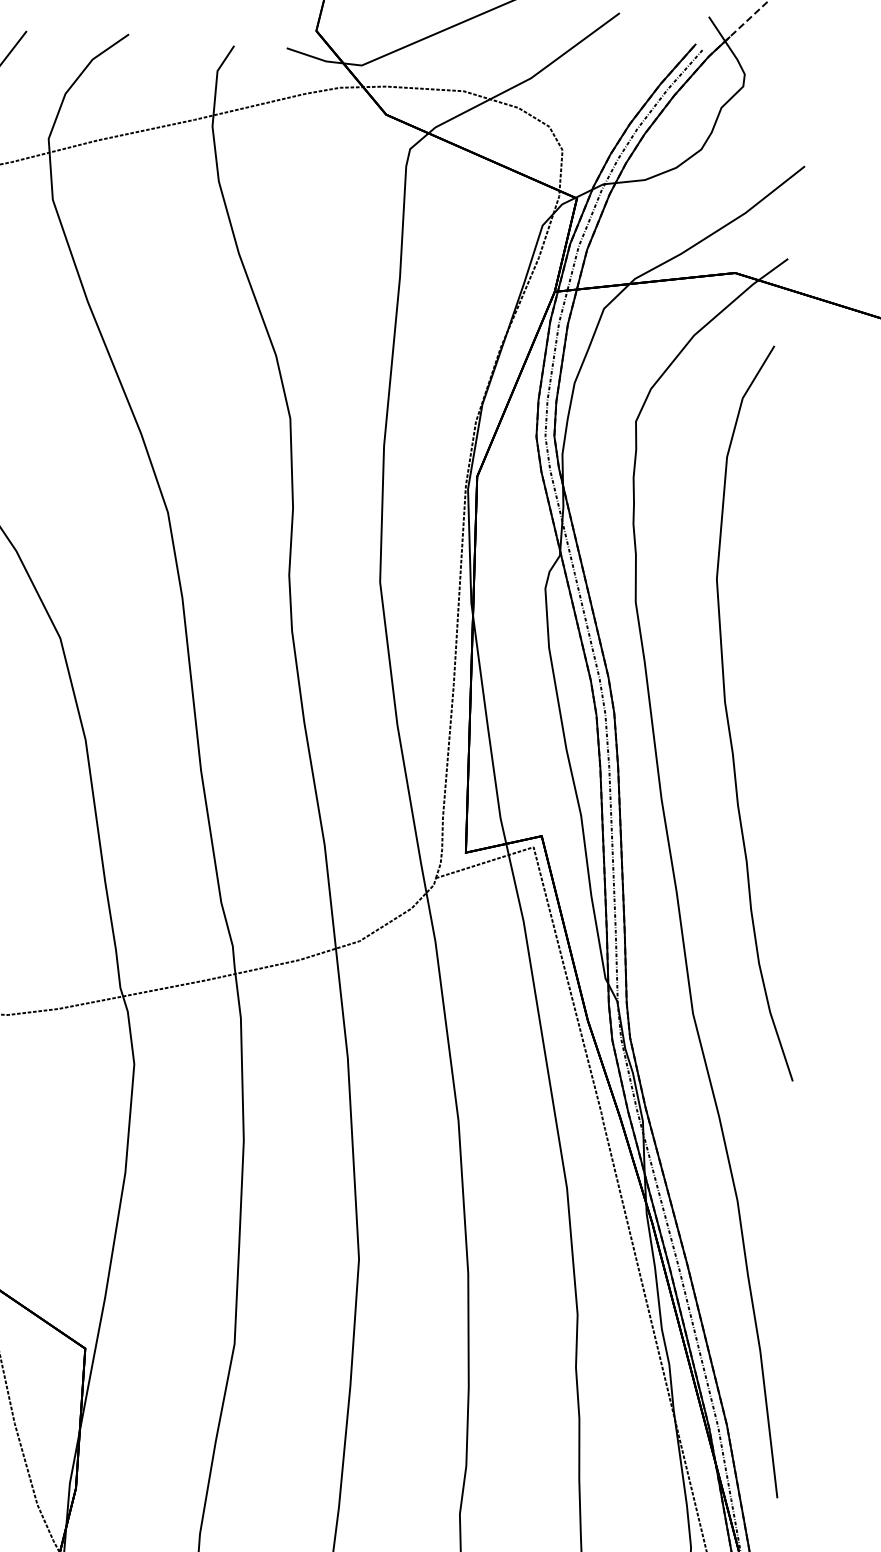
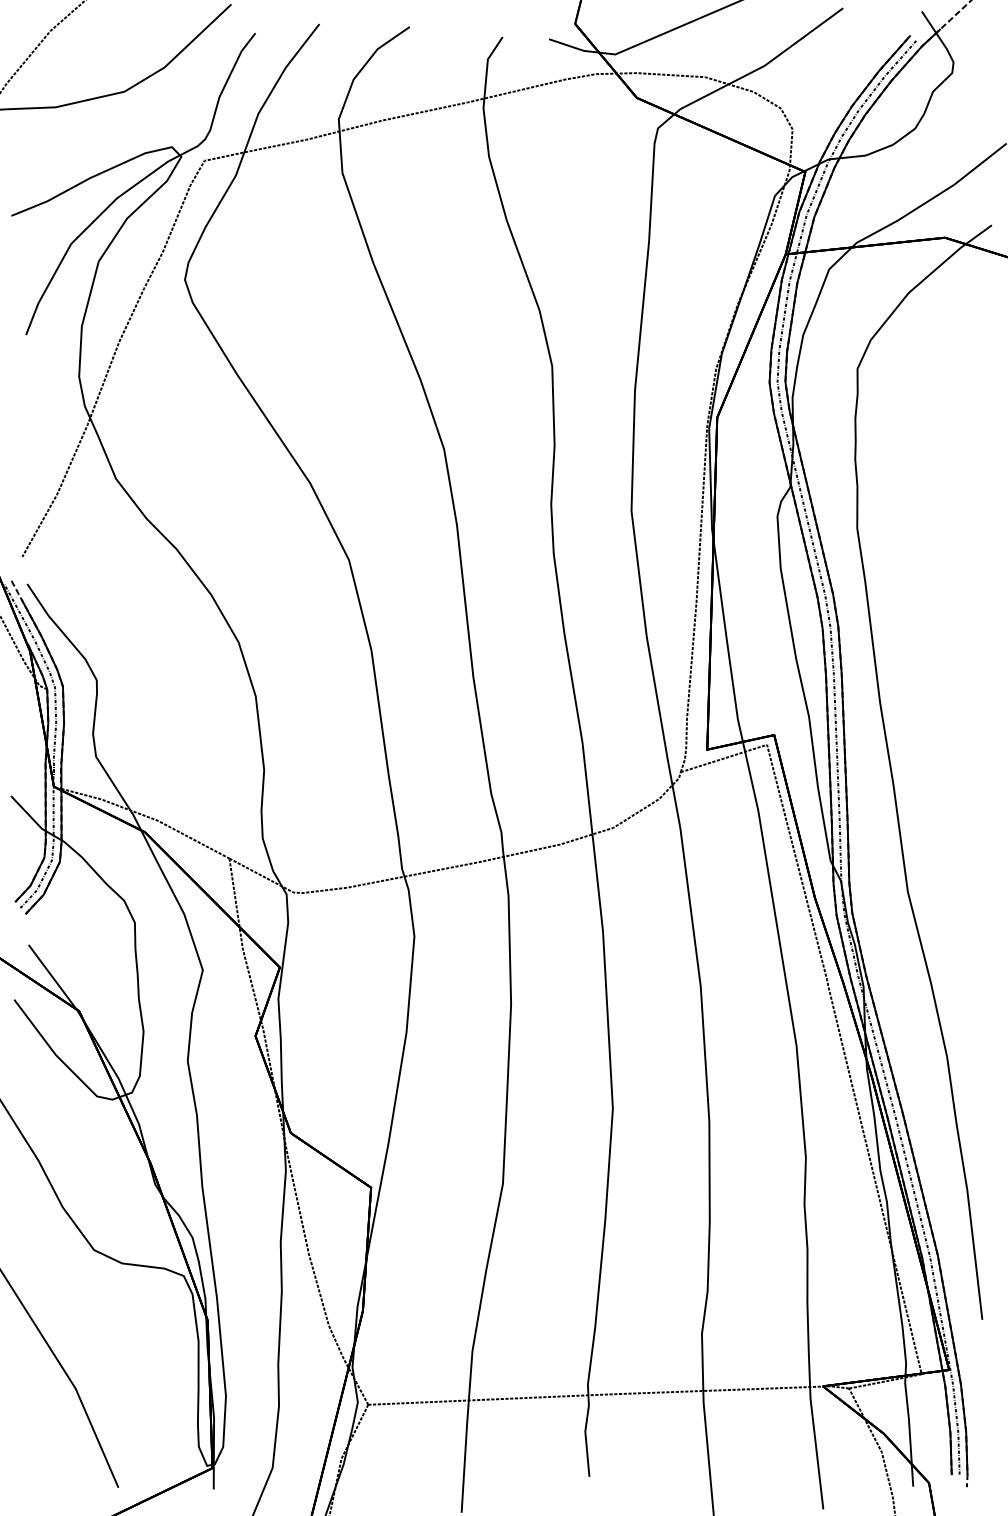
part: (728, 717) -> (939, 630), removed

